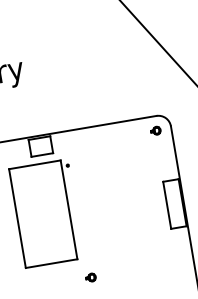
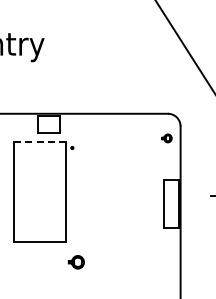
part: (155, 131) -> (166, 138), moved
line: (35, 164) -> (40, 141), solid -> dashed
part: (91, 277) -> (76, 262), size x1.6

